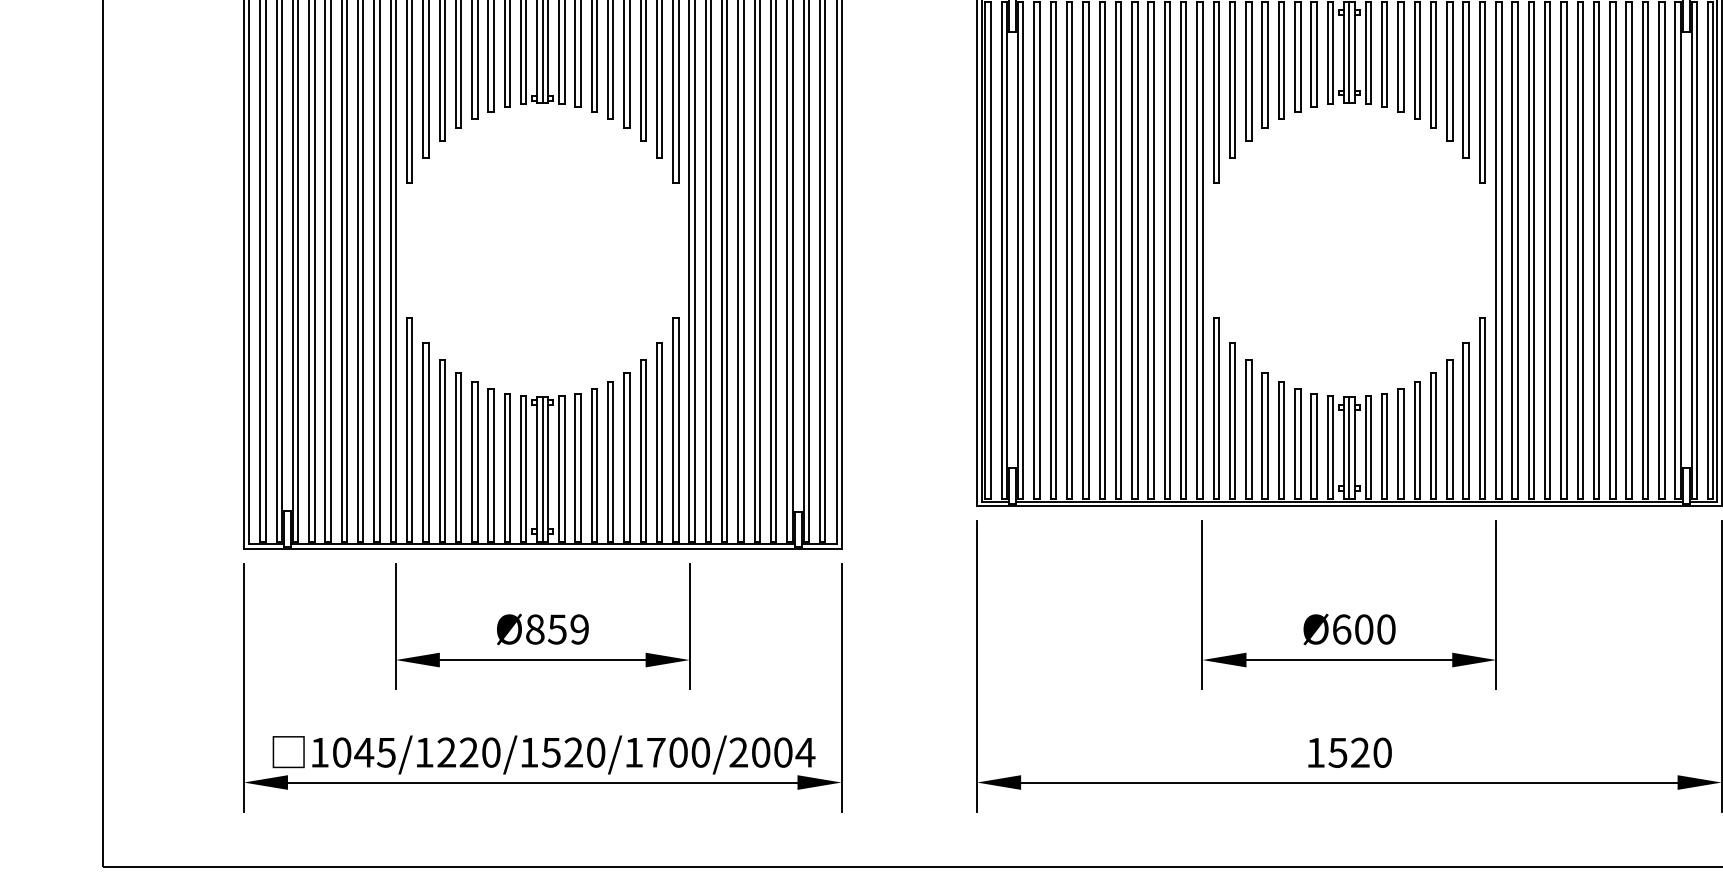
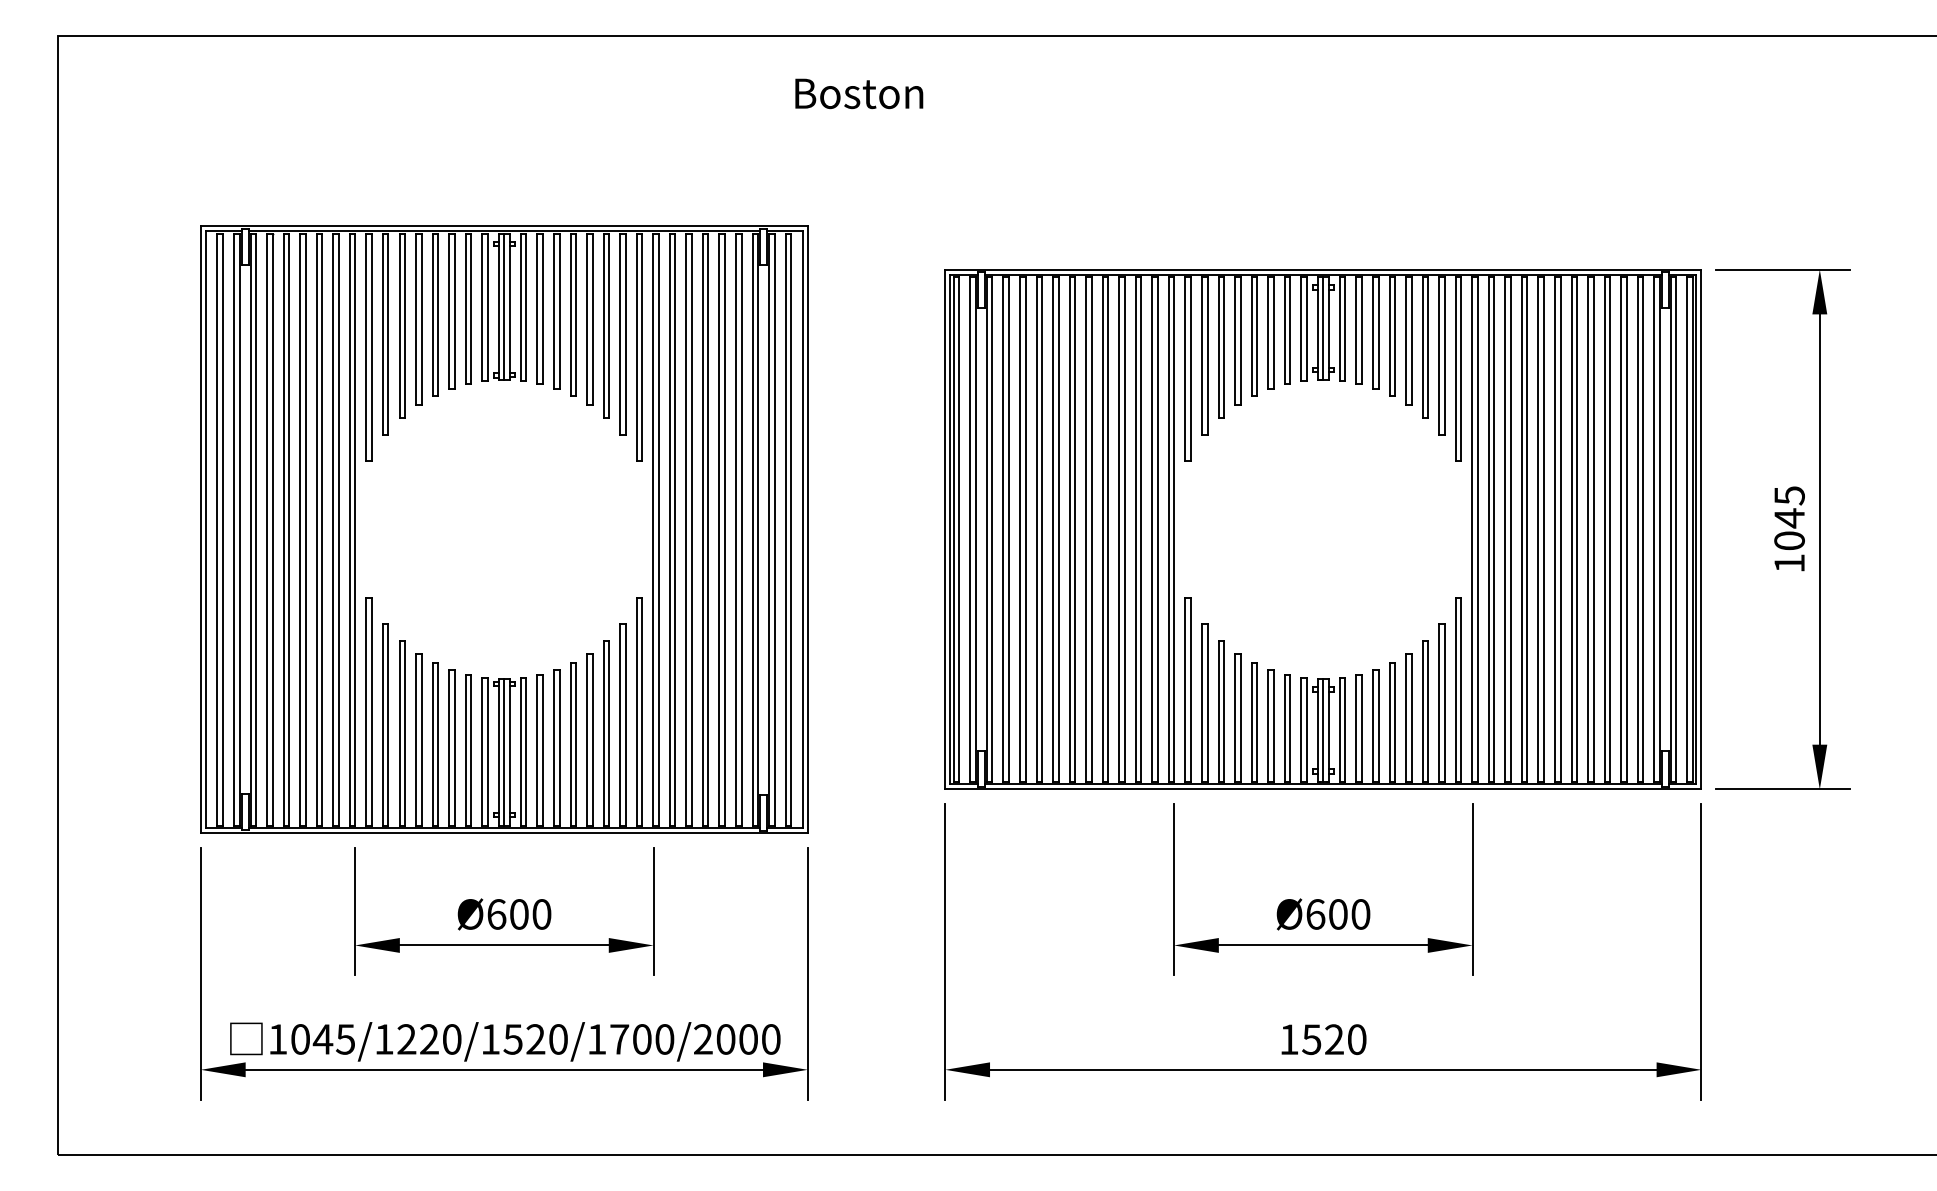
text: (557, 629) -> (519, 914), Ø859 -> Ø600
text: (804, 752) -> (770, 1039), 1045/1220/1520/1700/2004 -> 1045/1220/1520/1700/2000

